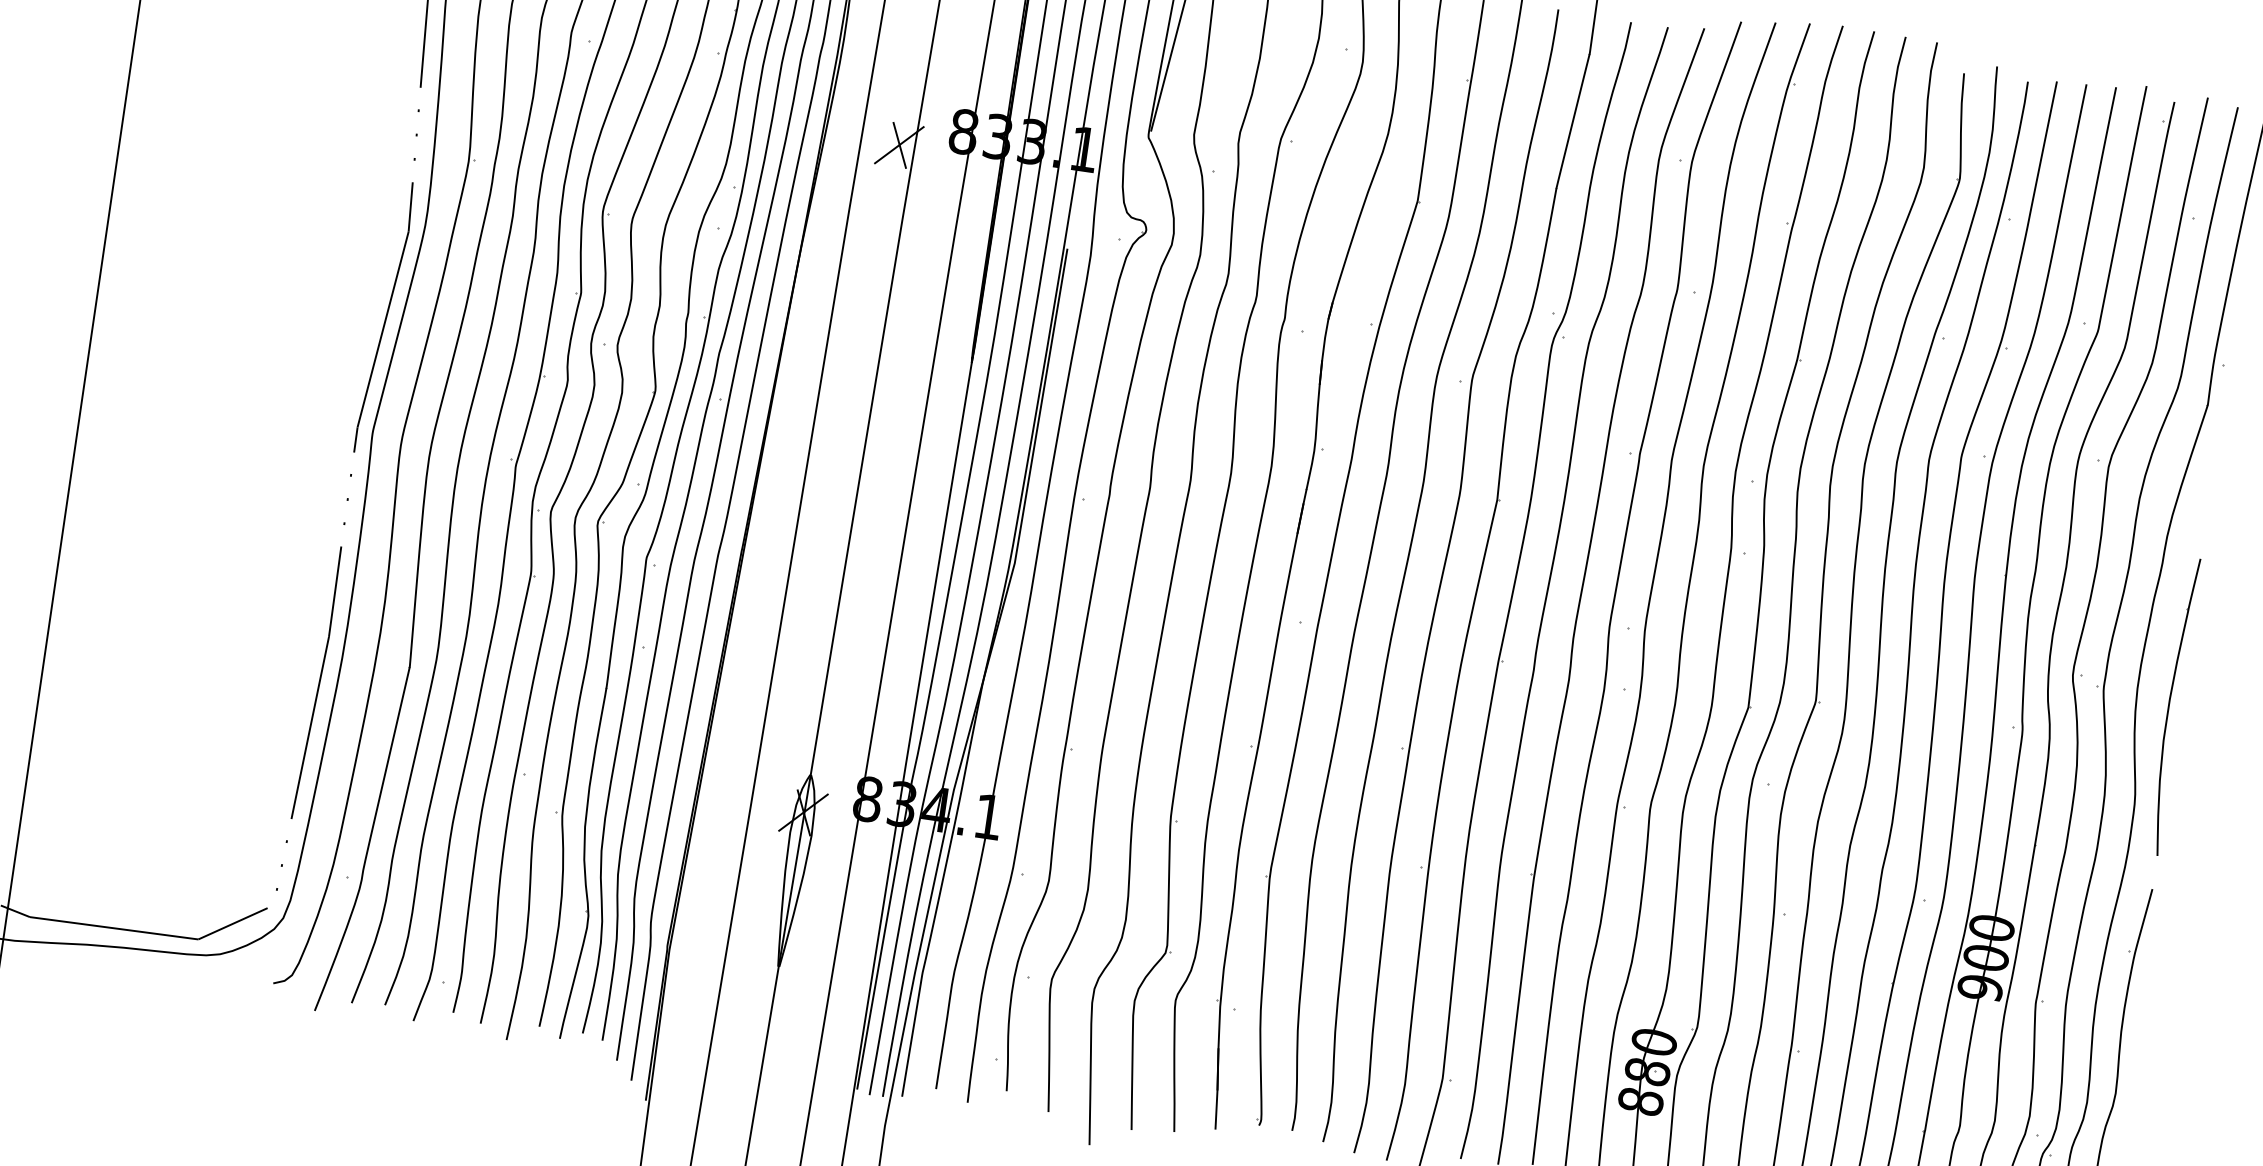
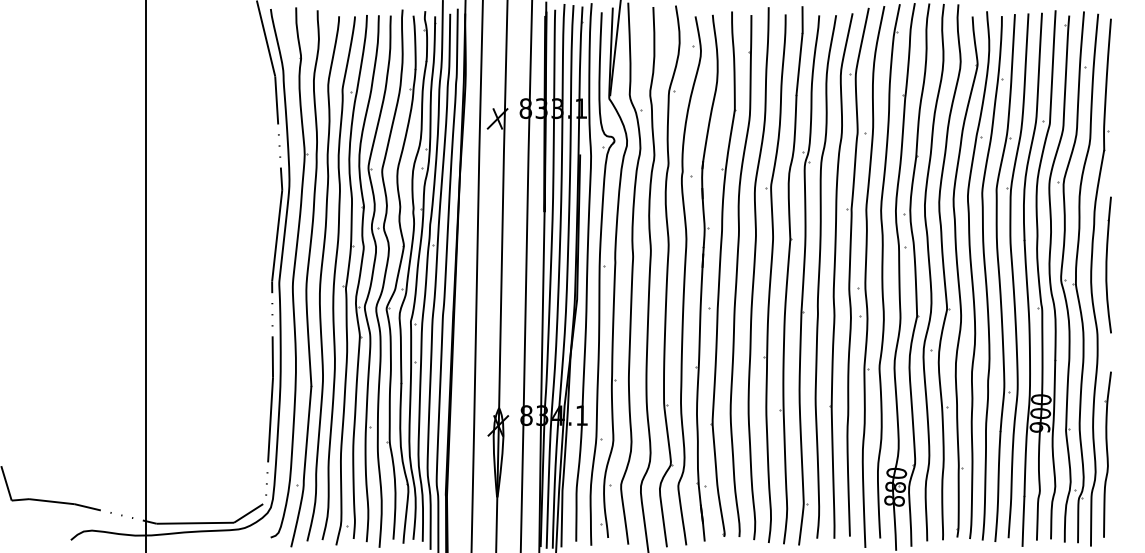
part: (2173, 705) -> (1108, 264), moved

